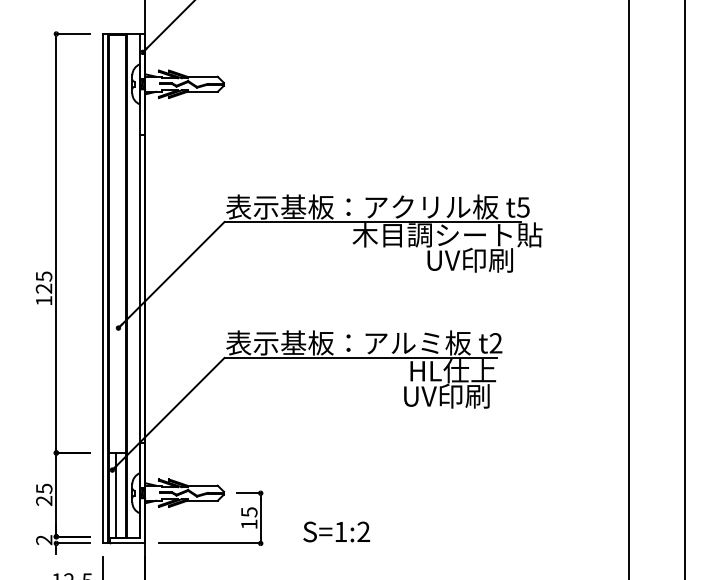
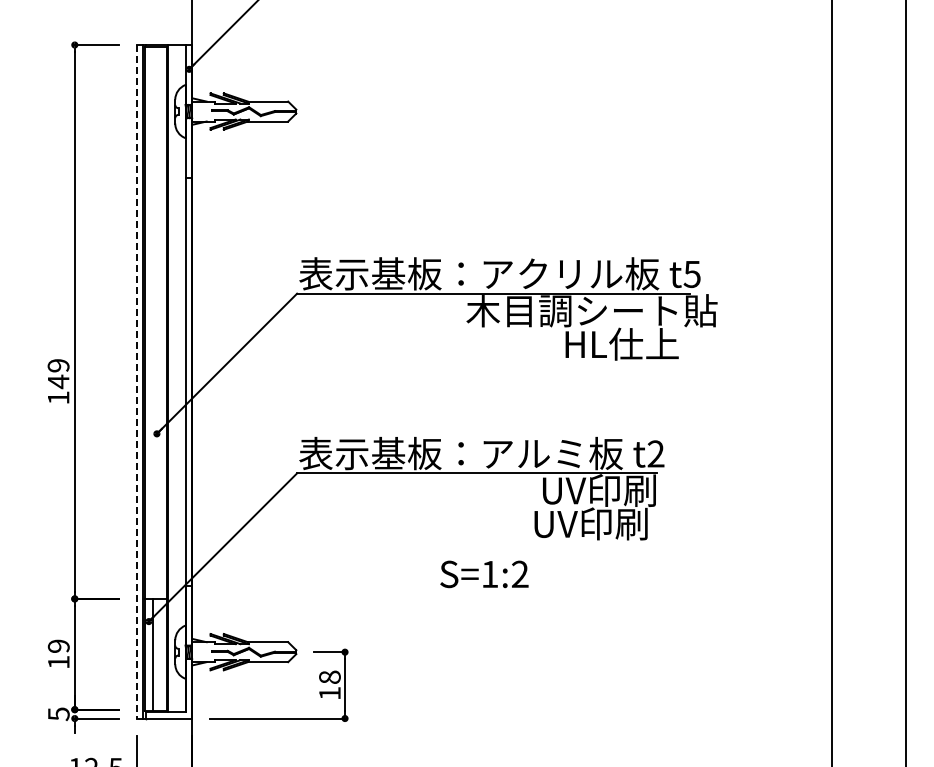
text: (469, 259) -> (621, 343), UV印刷 -> HL仕上
text: (44, 283) -> (58, 374), 125 -> 149
line: (103, 288) -> (136, 381), solid -> dashed
text: (453, 370) -> (599, 490), HL仕上 -> UV印刷
text: (44, 494) -> (58, 654), 25 -> 19
text: (248, 512) -> (329, 677), 15 -> 18
text: (336, 532) -> (484, 574), moved
text: (44, 539) -> (58, 713), 2 -> 5

